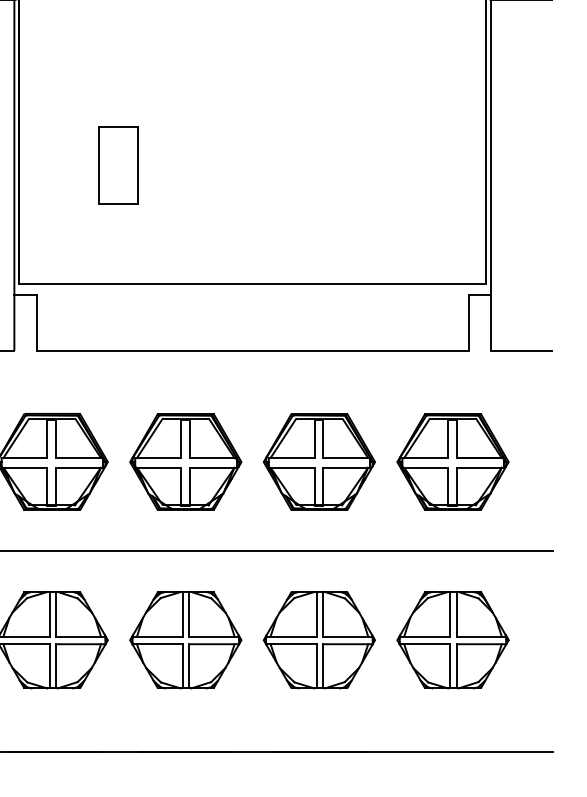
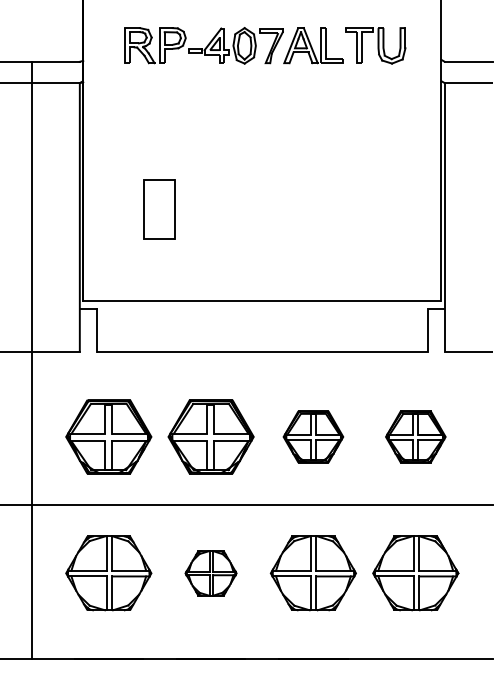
part: (319, 461) -> (313, 436), size x0.7
part: (452, 461) -> (415, 436), size x0.7
part: (184, 640) -> (210, 573), size x0.6

